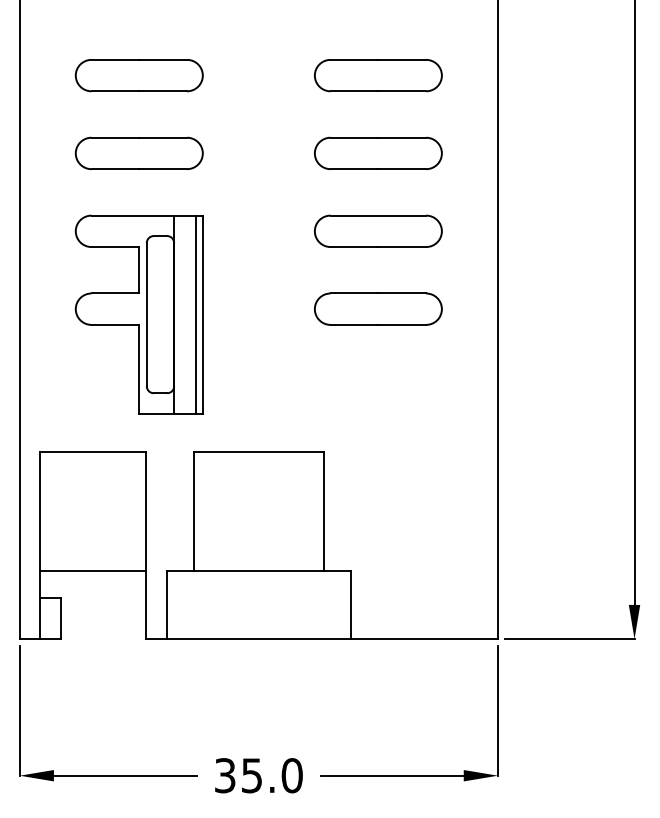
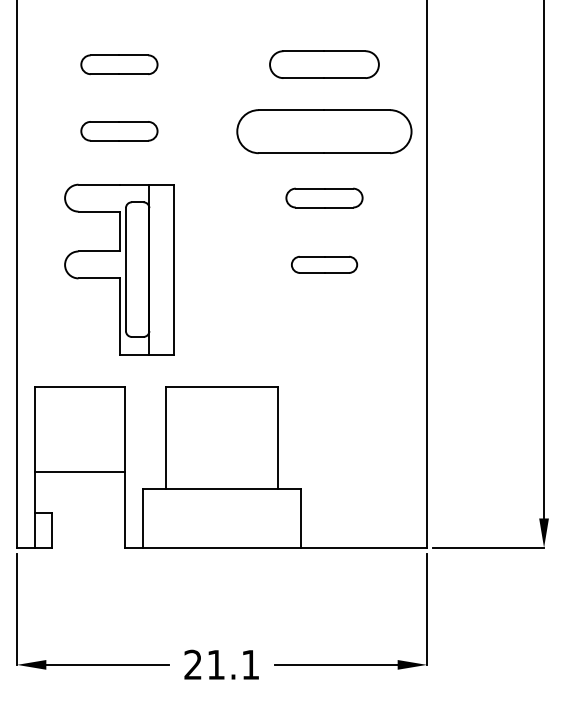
part: (138, 75) -> (118, 64), size x0.7
part: (138, 152) -> (118, 130), size x0.7
part: (378, 152) -> (324, 130), size x1.6
part: (378, 230) -> (324, 197), size x0.7
part: (378, 308) -> (324, 264), size x0.6
line: (196, 314) -> (168, 269), removed
line: (93, 570) -> (80, 471), moved
text: (258, 775) -> (221, 664), 35.0 -> 21.1

